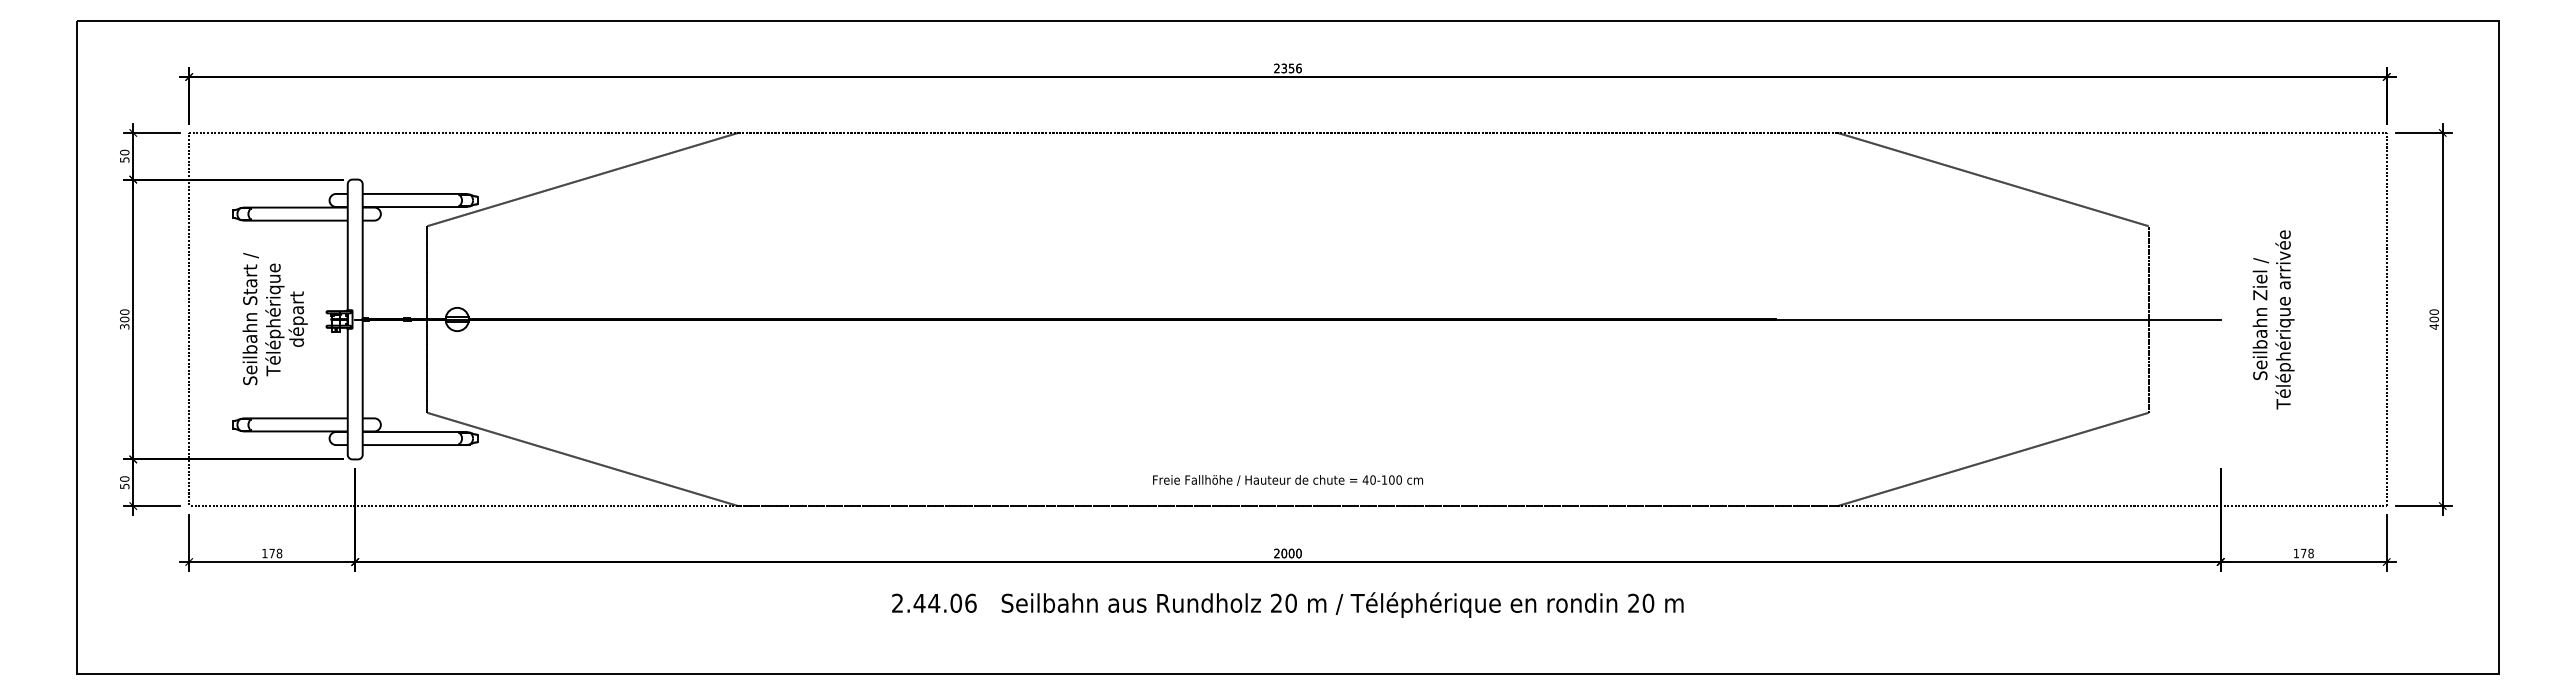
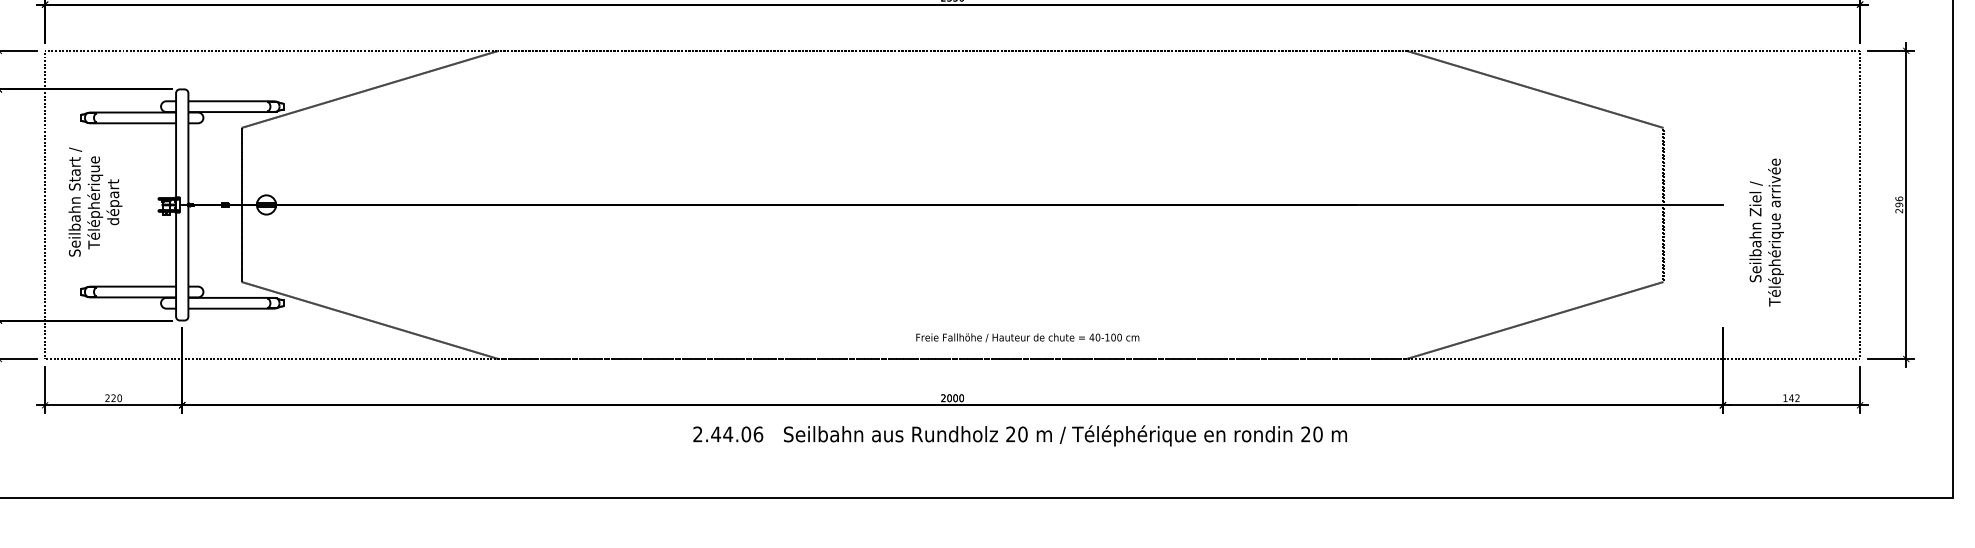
text: (274, 318) -> (94, 201), moved
text: (2273, 319) -> (1766, 232), moved
text: (2433, 319) -> (1898, 204), 400 -> 296
text: (1287, 480) -> (1027, 337), moved
text: (272, 553) -> (113, 398), 178 -> 220
text: (2306, 553) -> (1793, 398), 178 -> 142
text: (1287, 604) -> (1019, 435), moved

